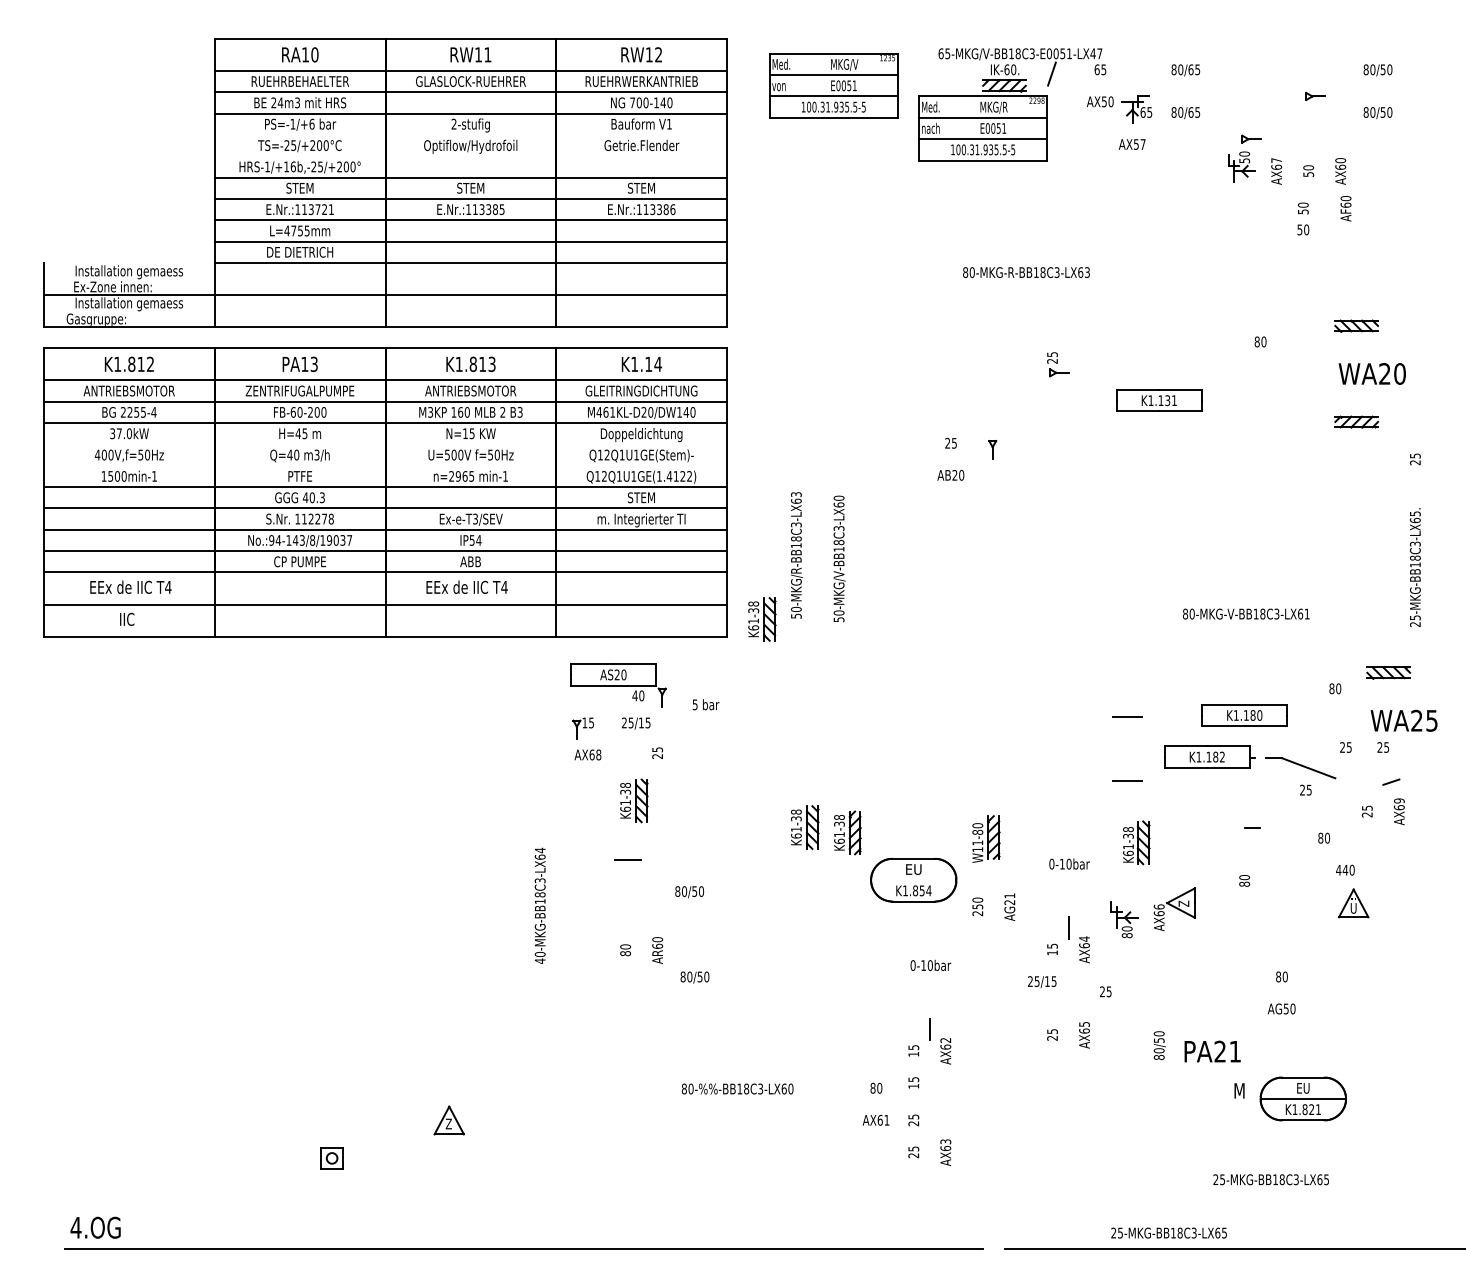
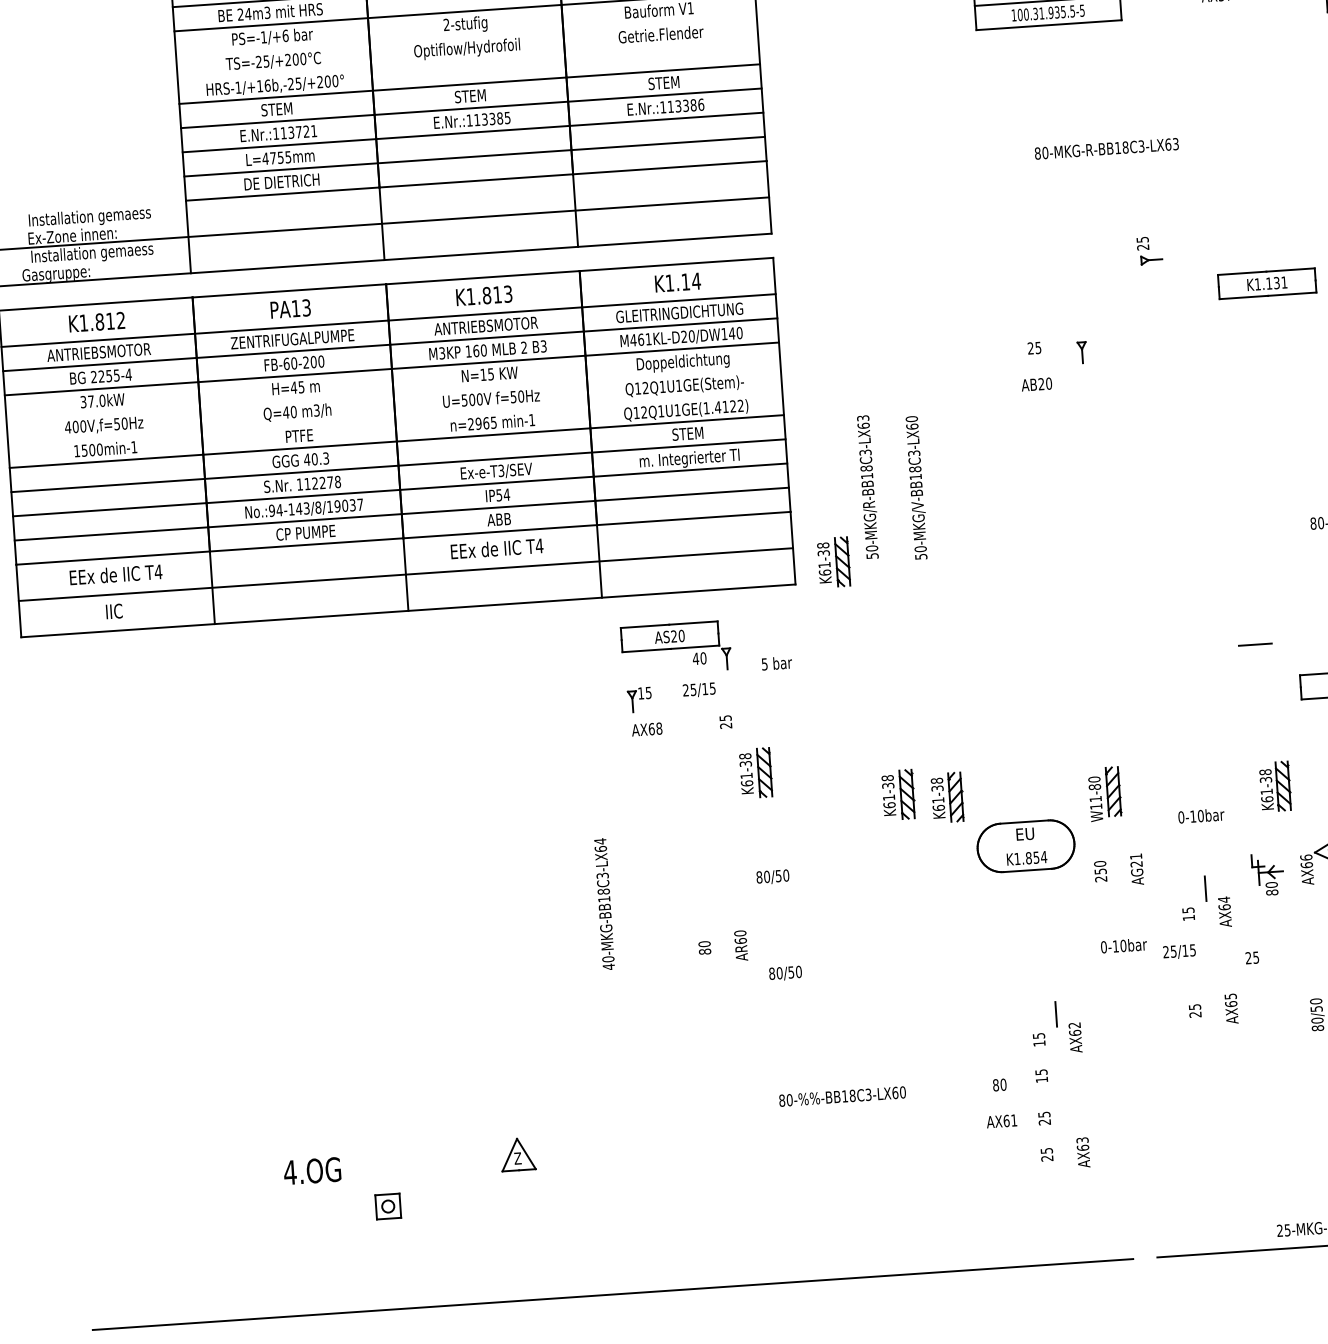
line: (1126, 780) -> (1259, 716), removed
part: (634, 800) -> (756, 772), moved
line: (628, 859) -> (701, 844), removed
text: (930, 964) -> (1123, 944), moved
text: (95, 1227) -> (312, 1170), moved

